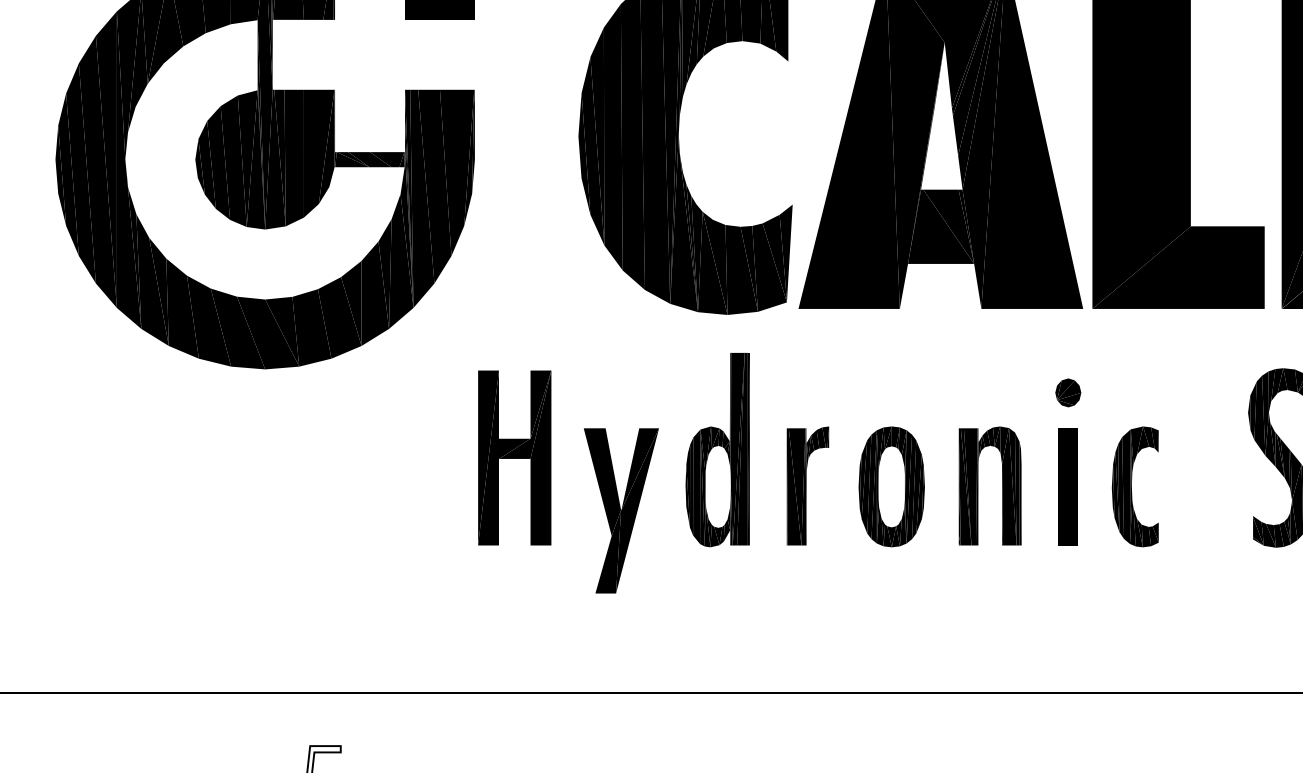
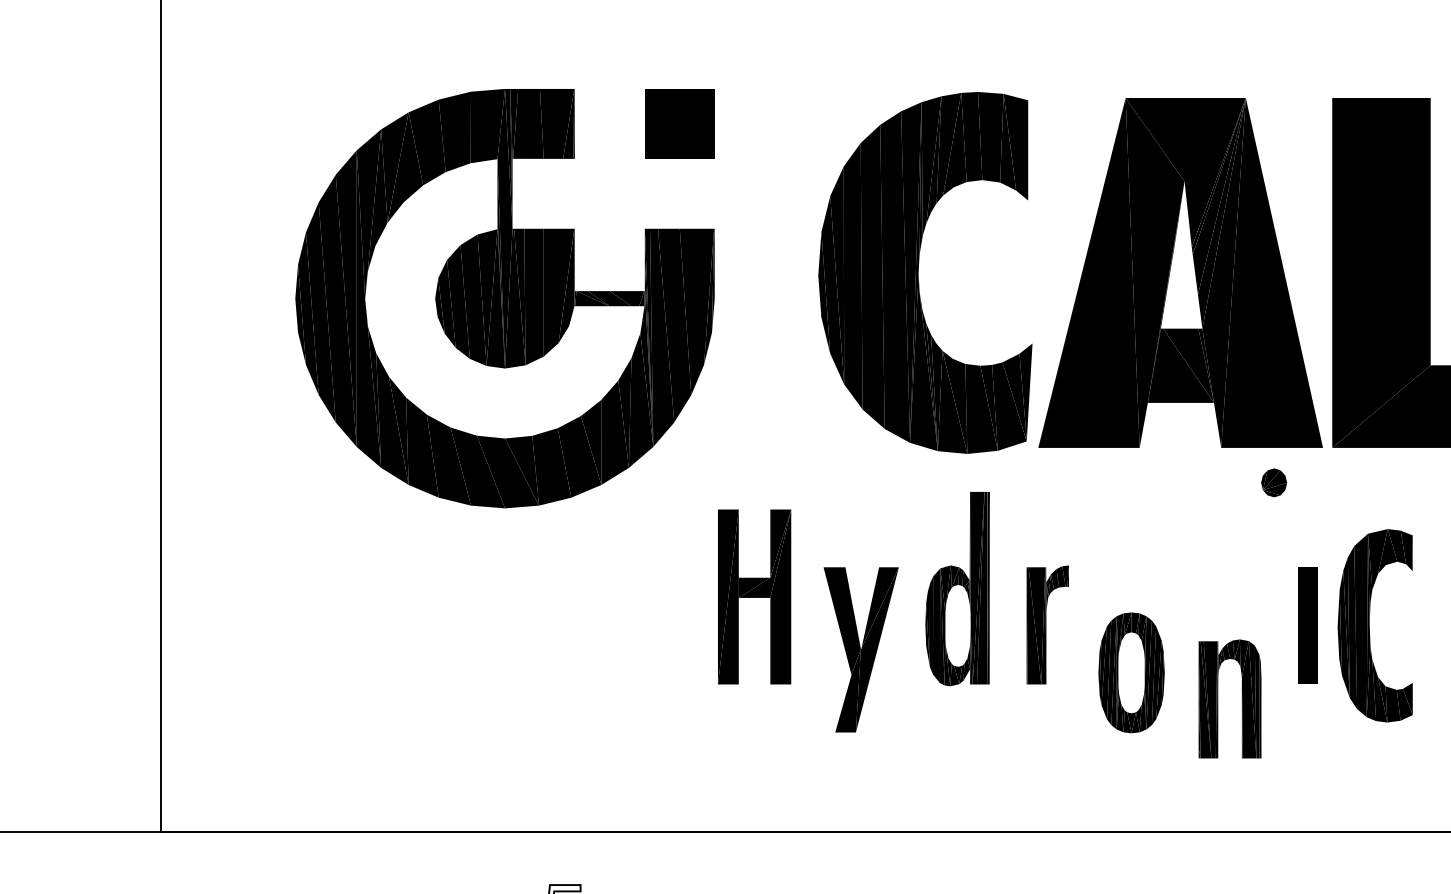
part: (1068, 392) -> (1274, 482), moved
part: (978, 485) -> (1218, 698), moved
part: (891, 486) -> (1131, 672), moved
part: (1134, 486) -> (1374, 625), size x1.6

